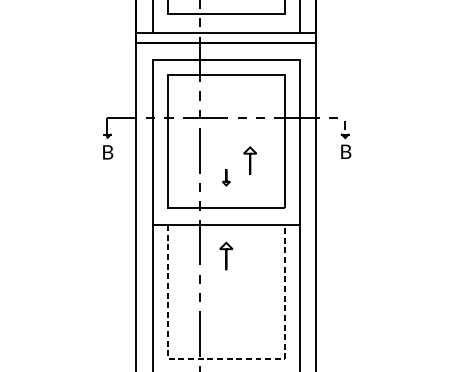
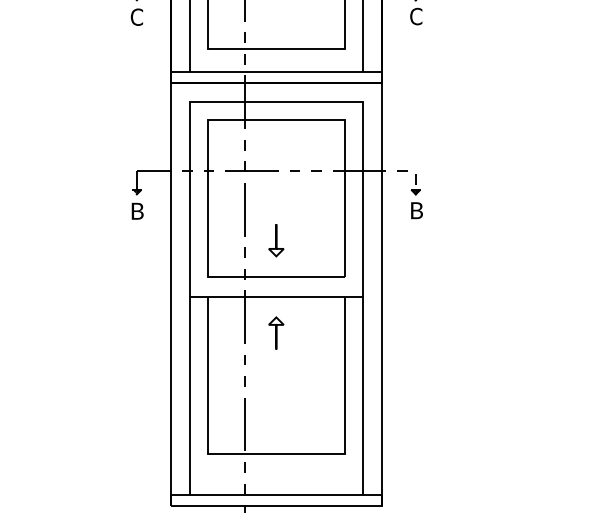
part: (250, 160) -> (304, 220), removed
part: (226, 177) -> (276, 240), size x1.67
line: (226, 358) -> (276, 453), dashed -> solid

